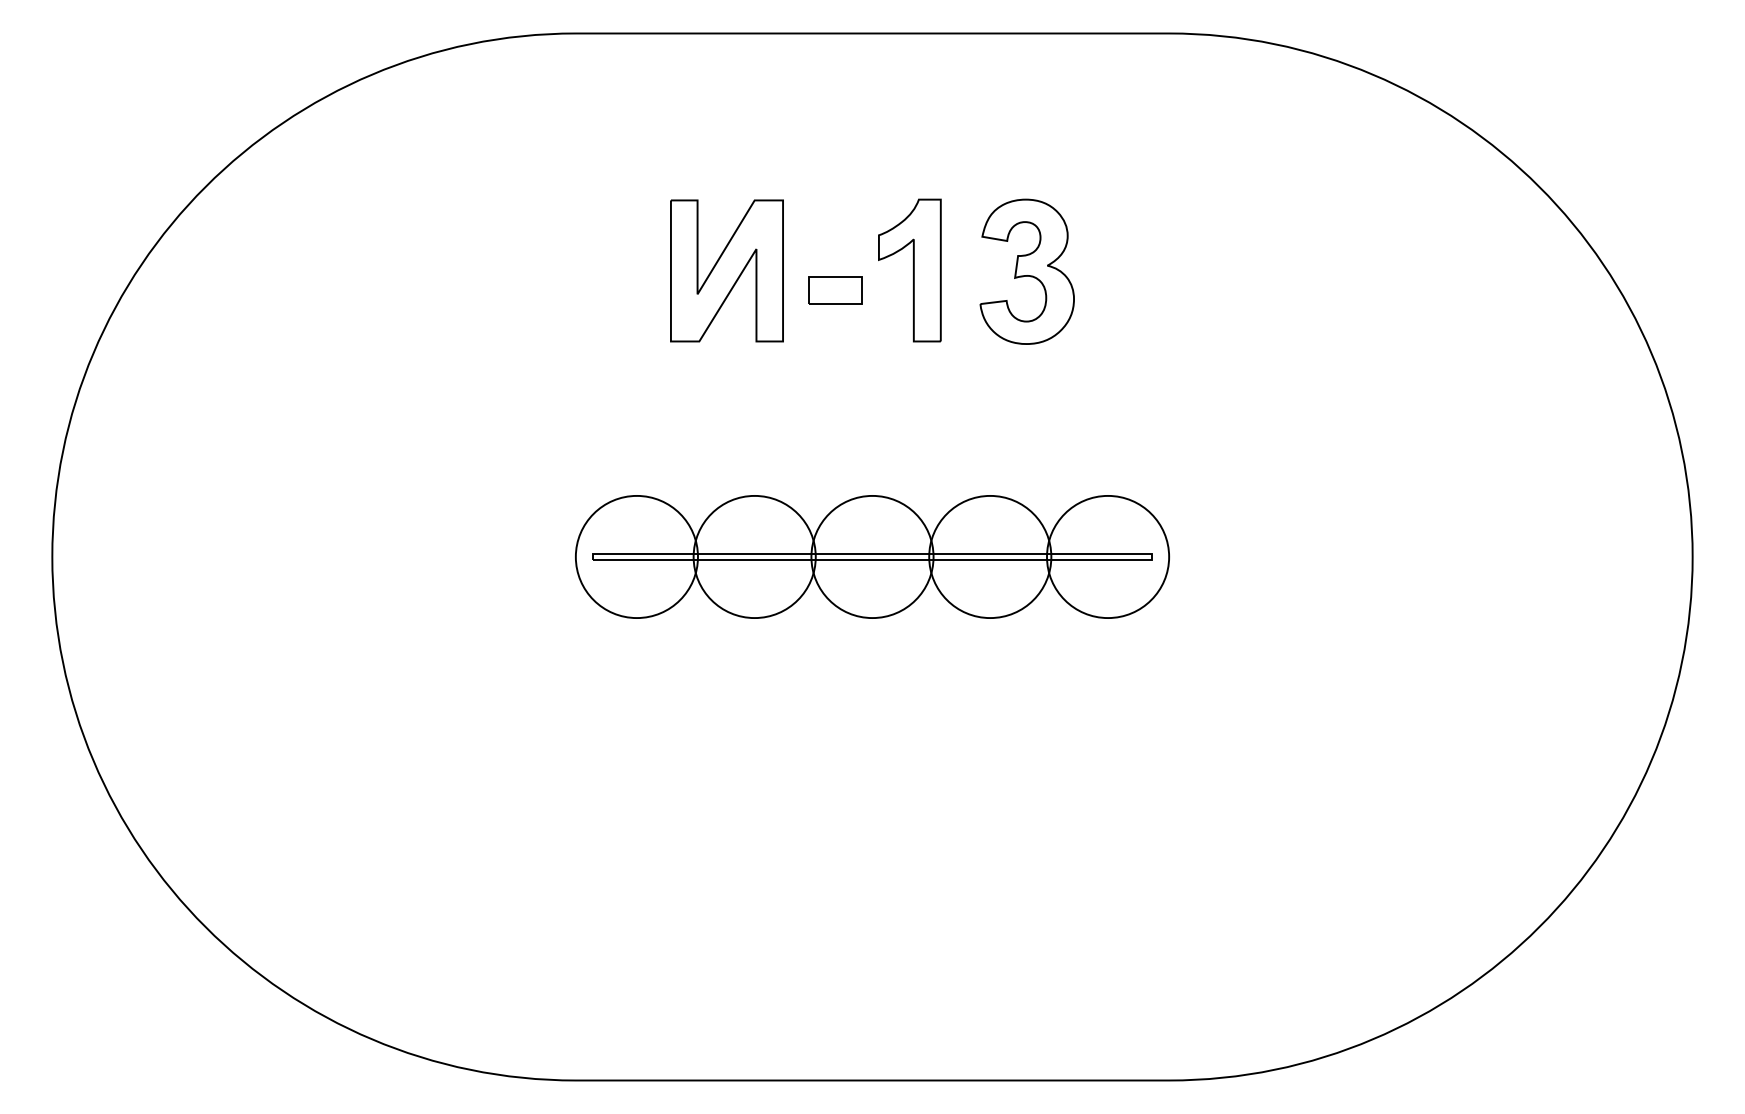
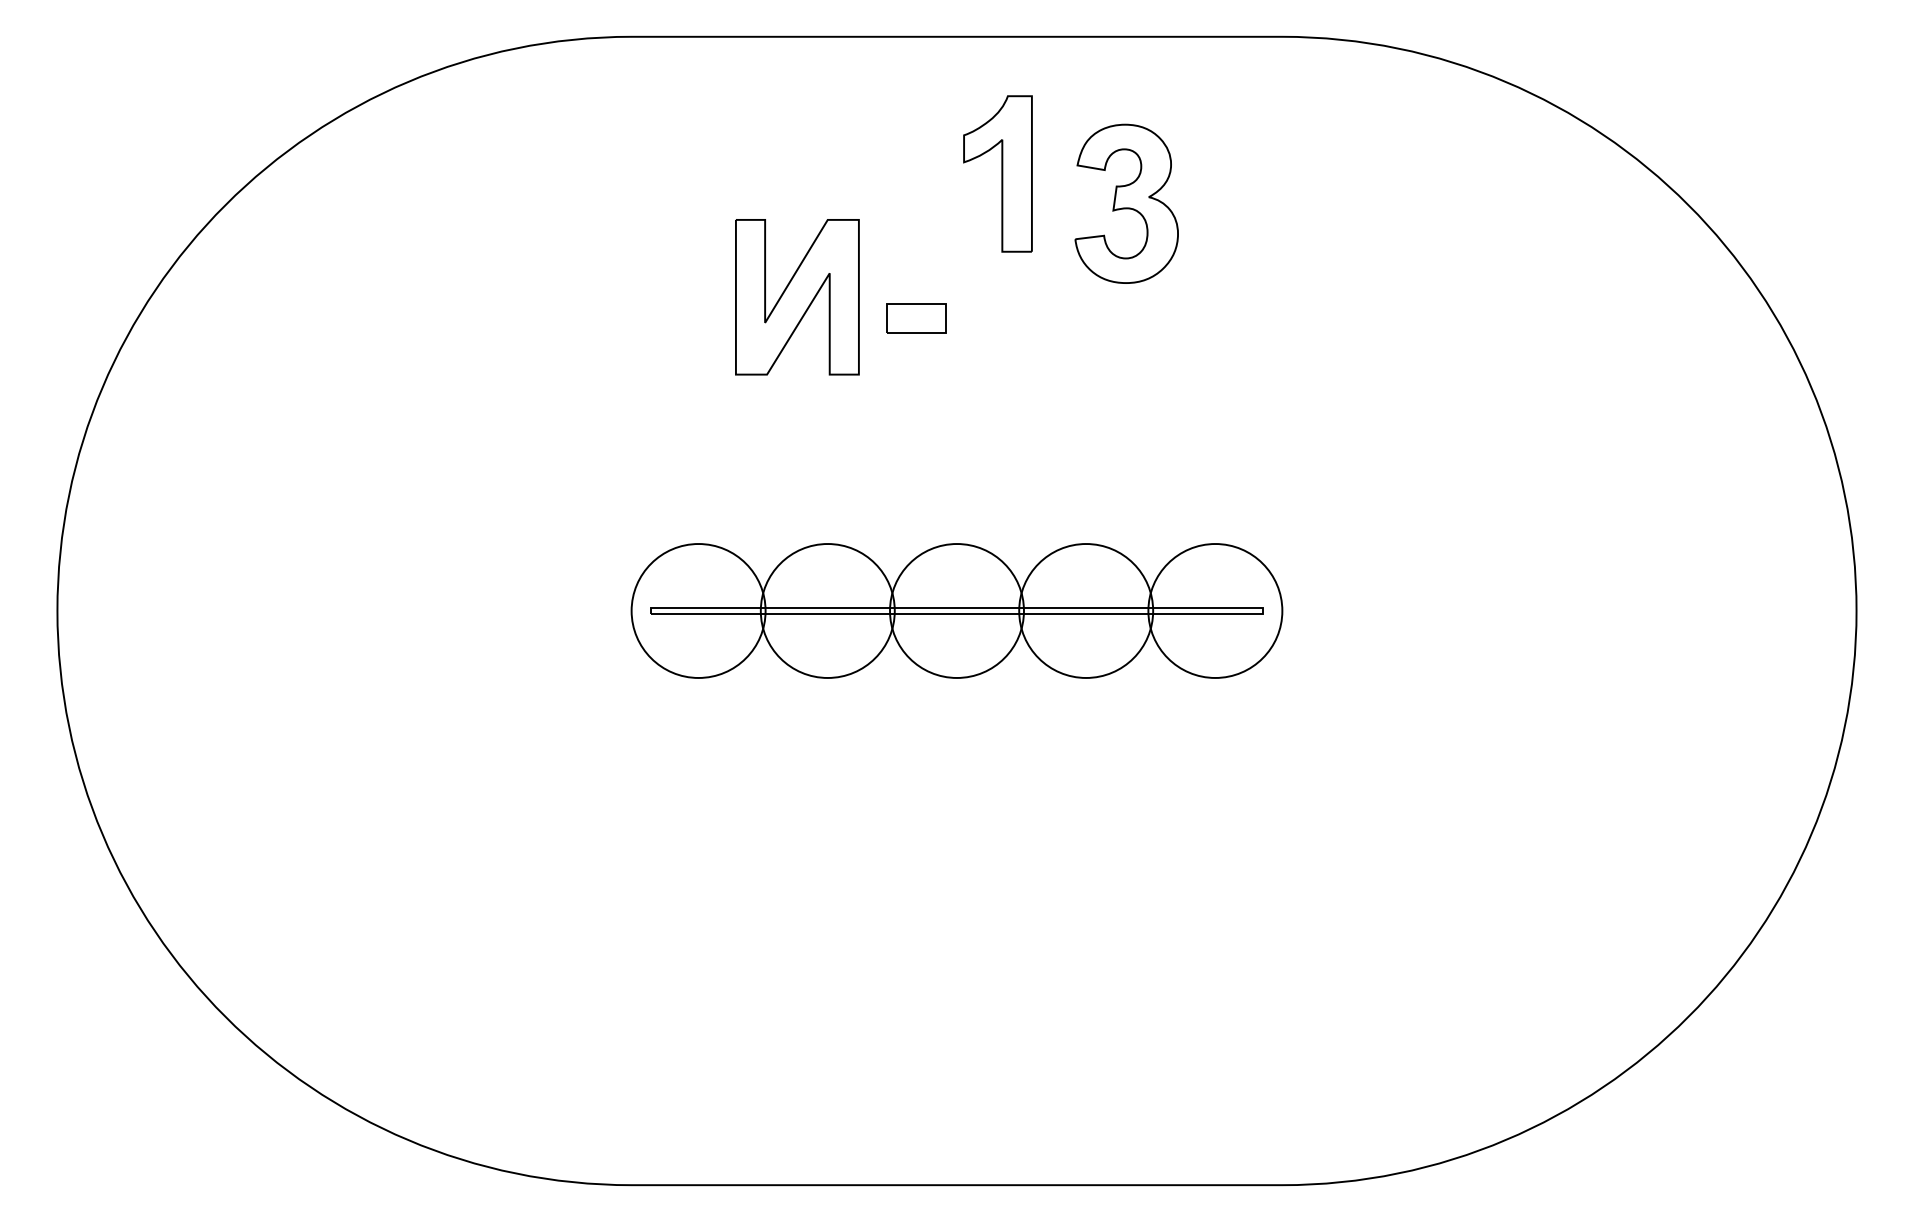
part: (909, 270) -> (997, 173), moved
part: (1026, 271) -> (1125, 203), moved

